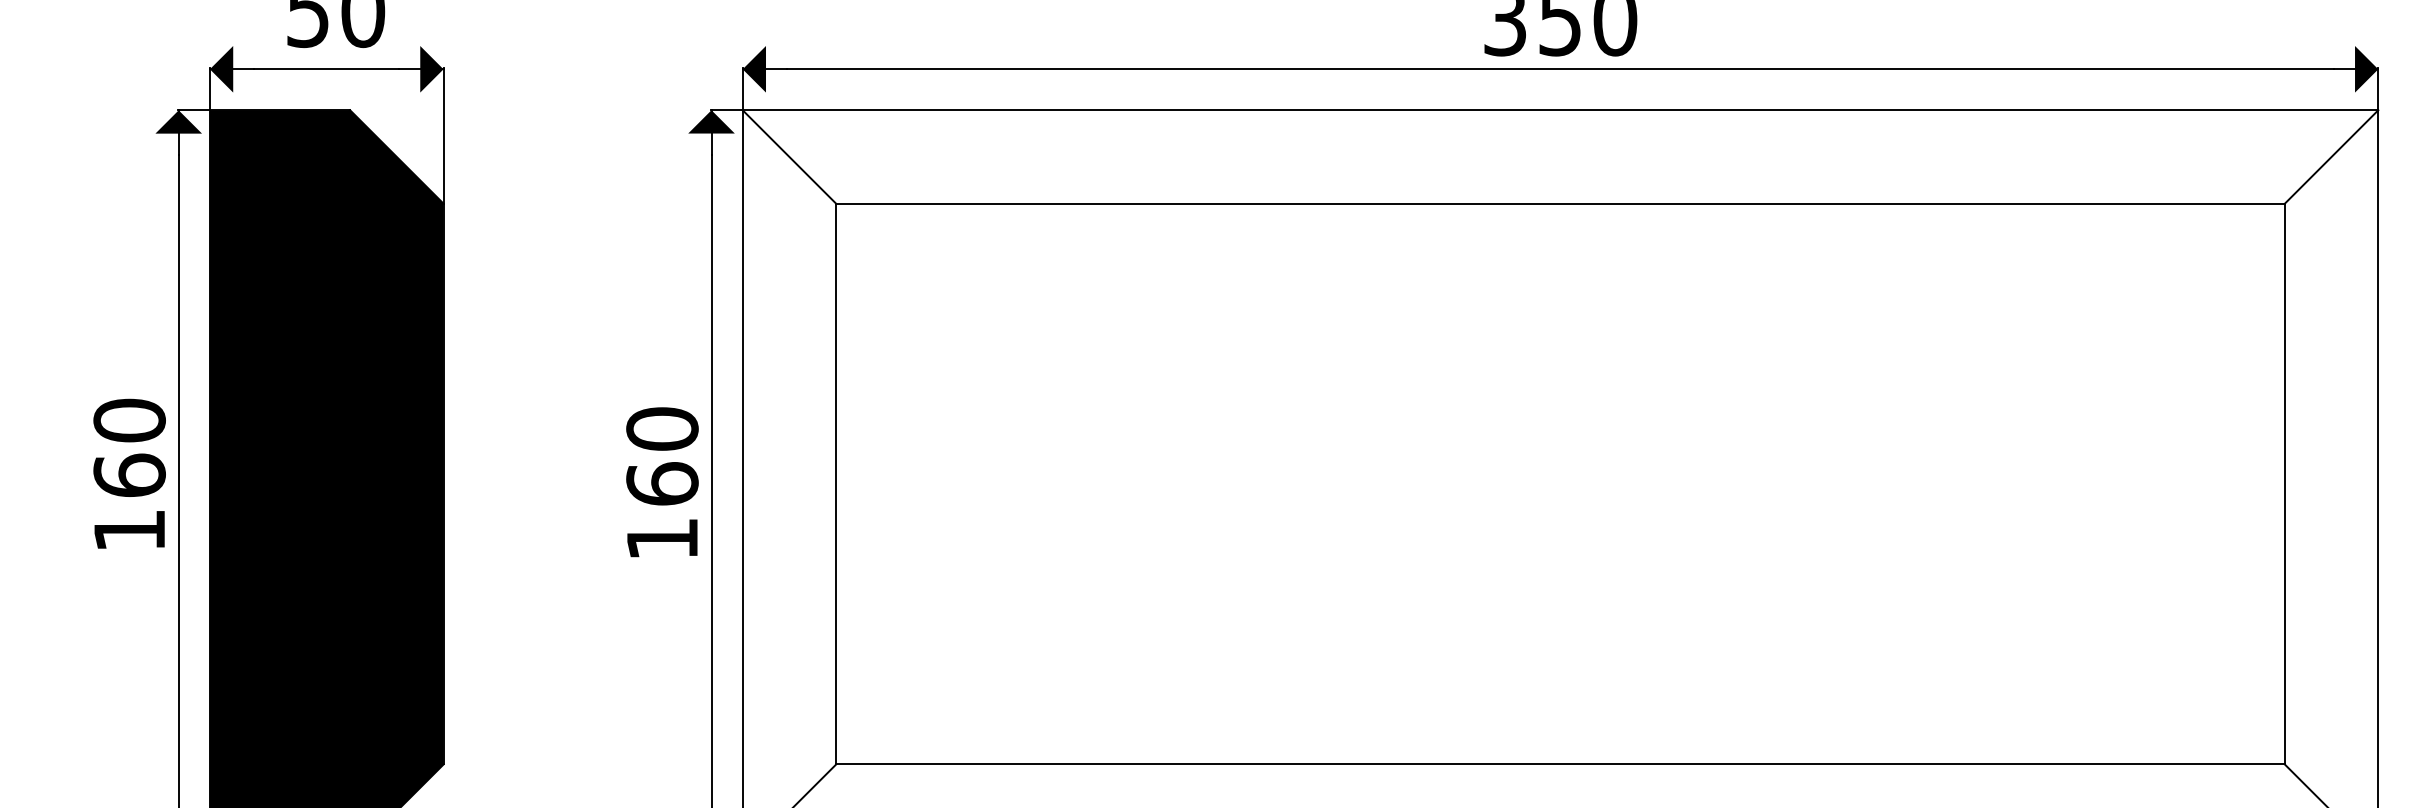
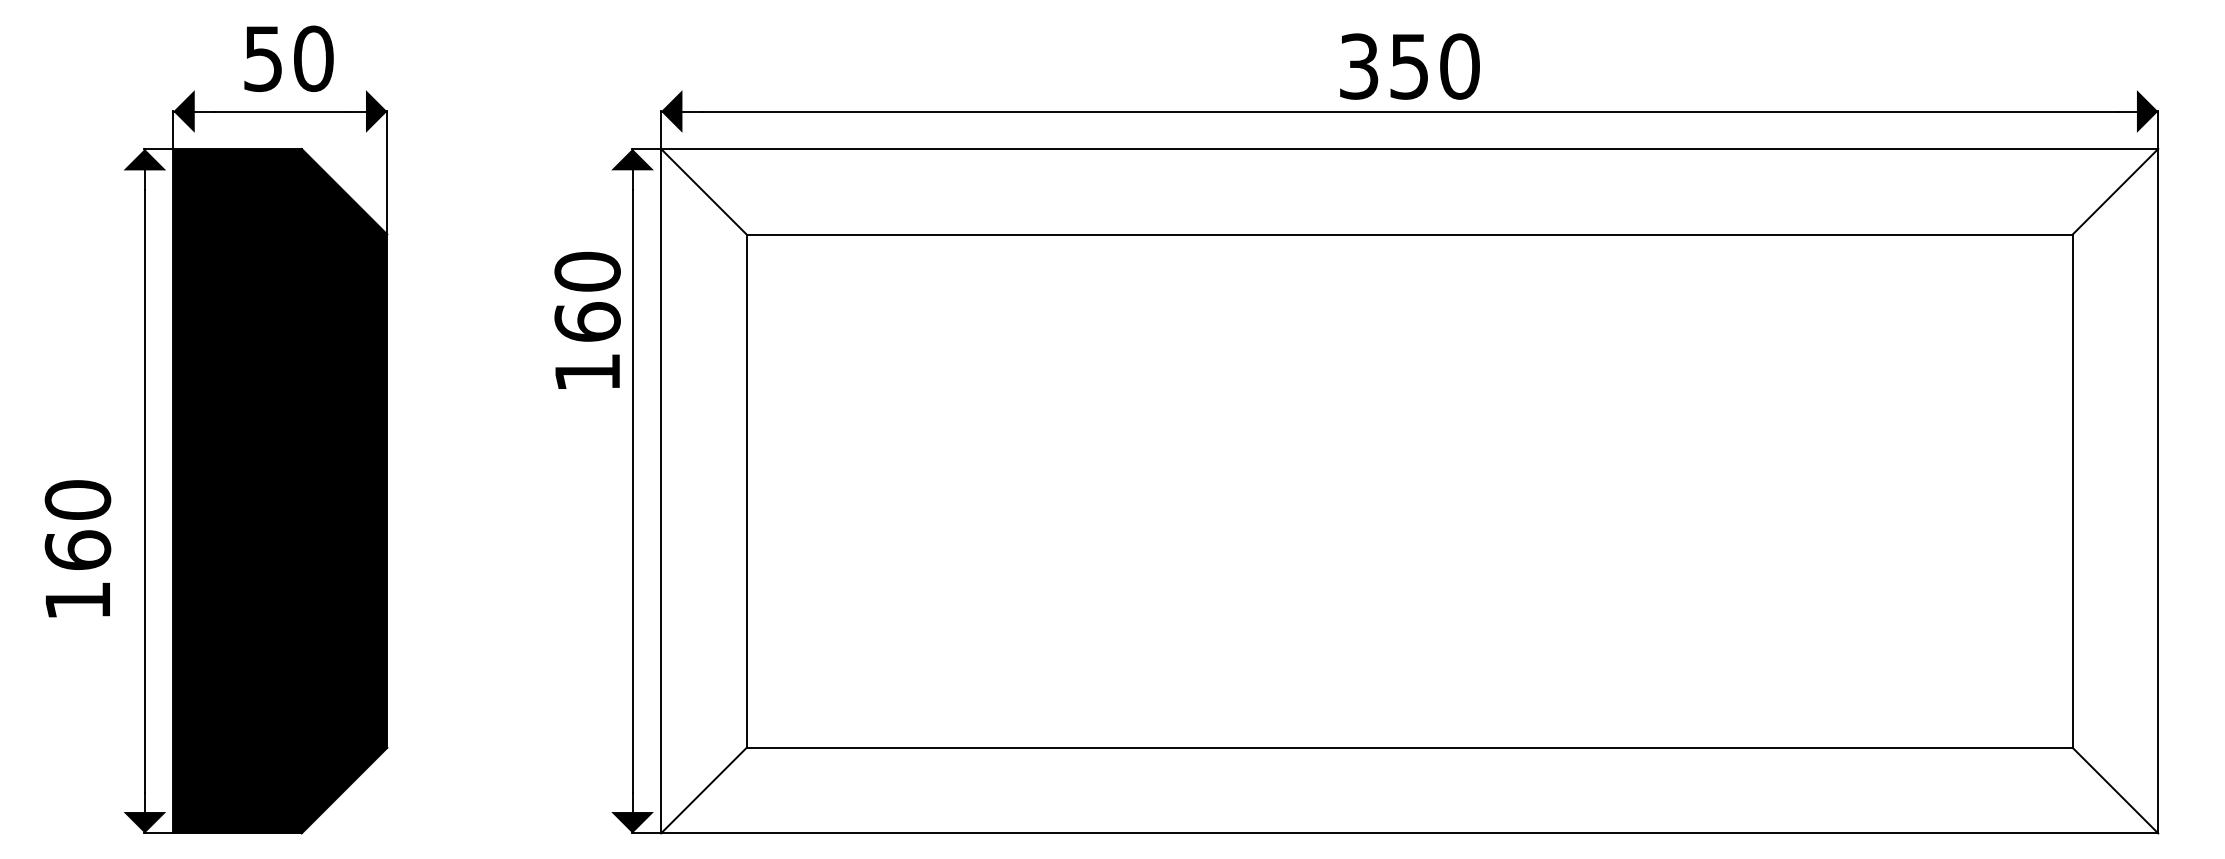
text: (129, 473) -> (77, 548), moved
text: (662, 481) -> (587, 319), moved

